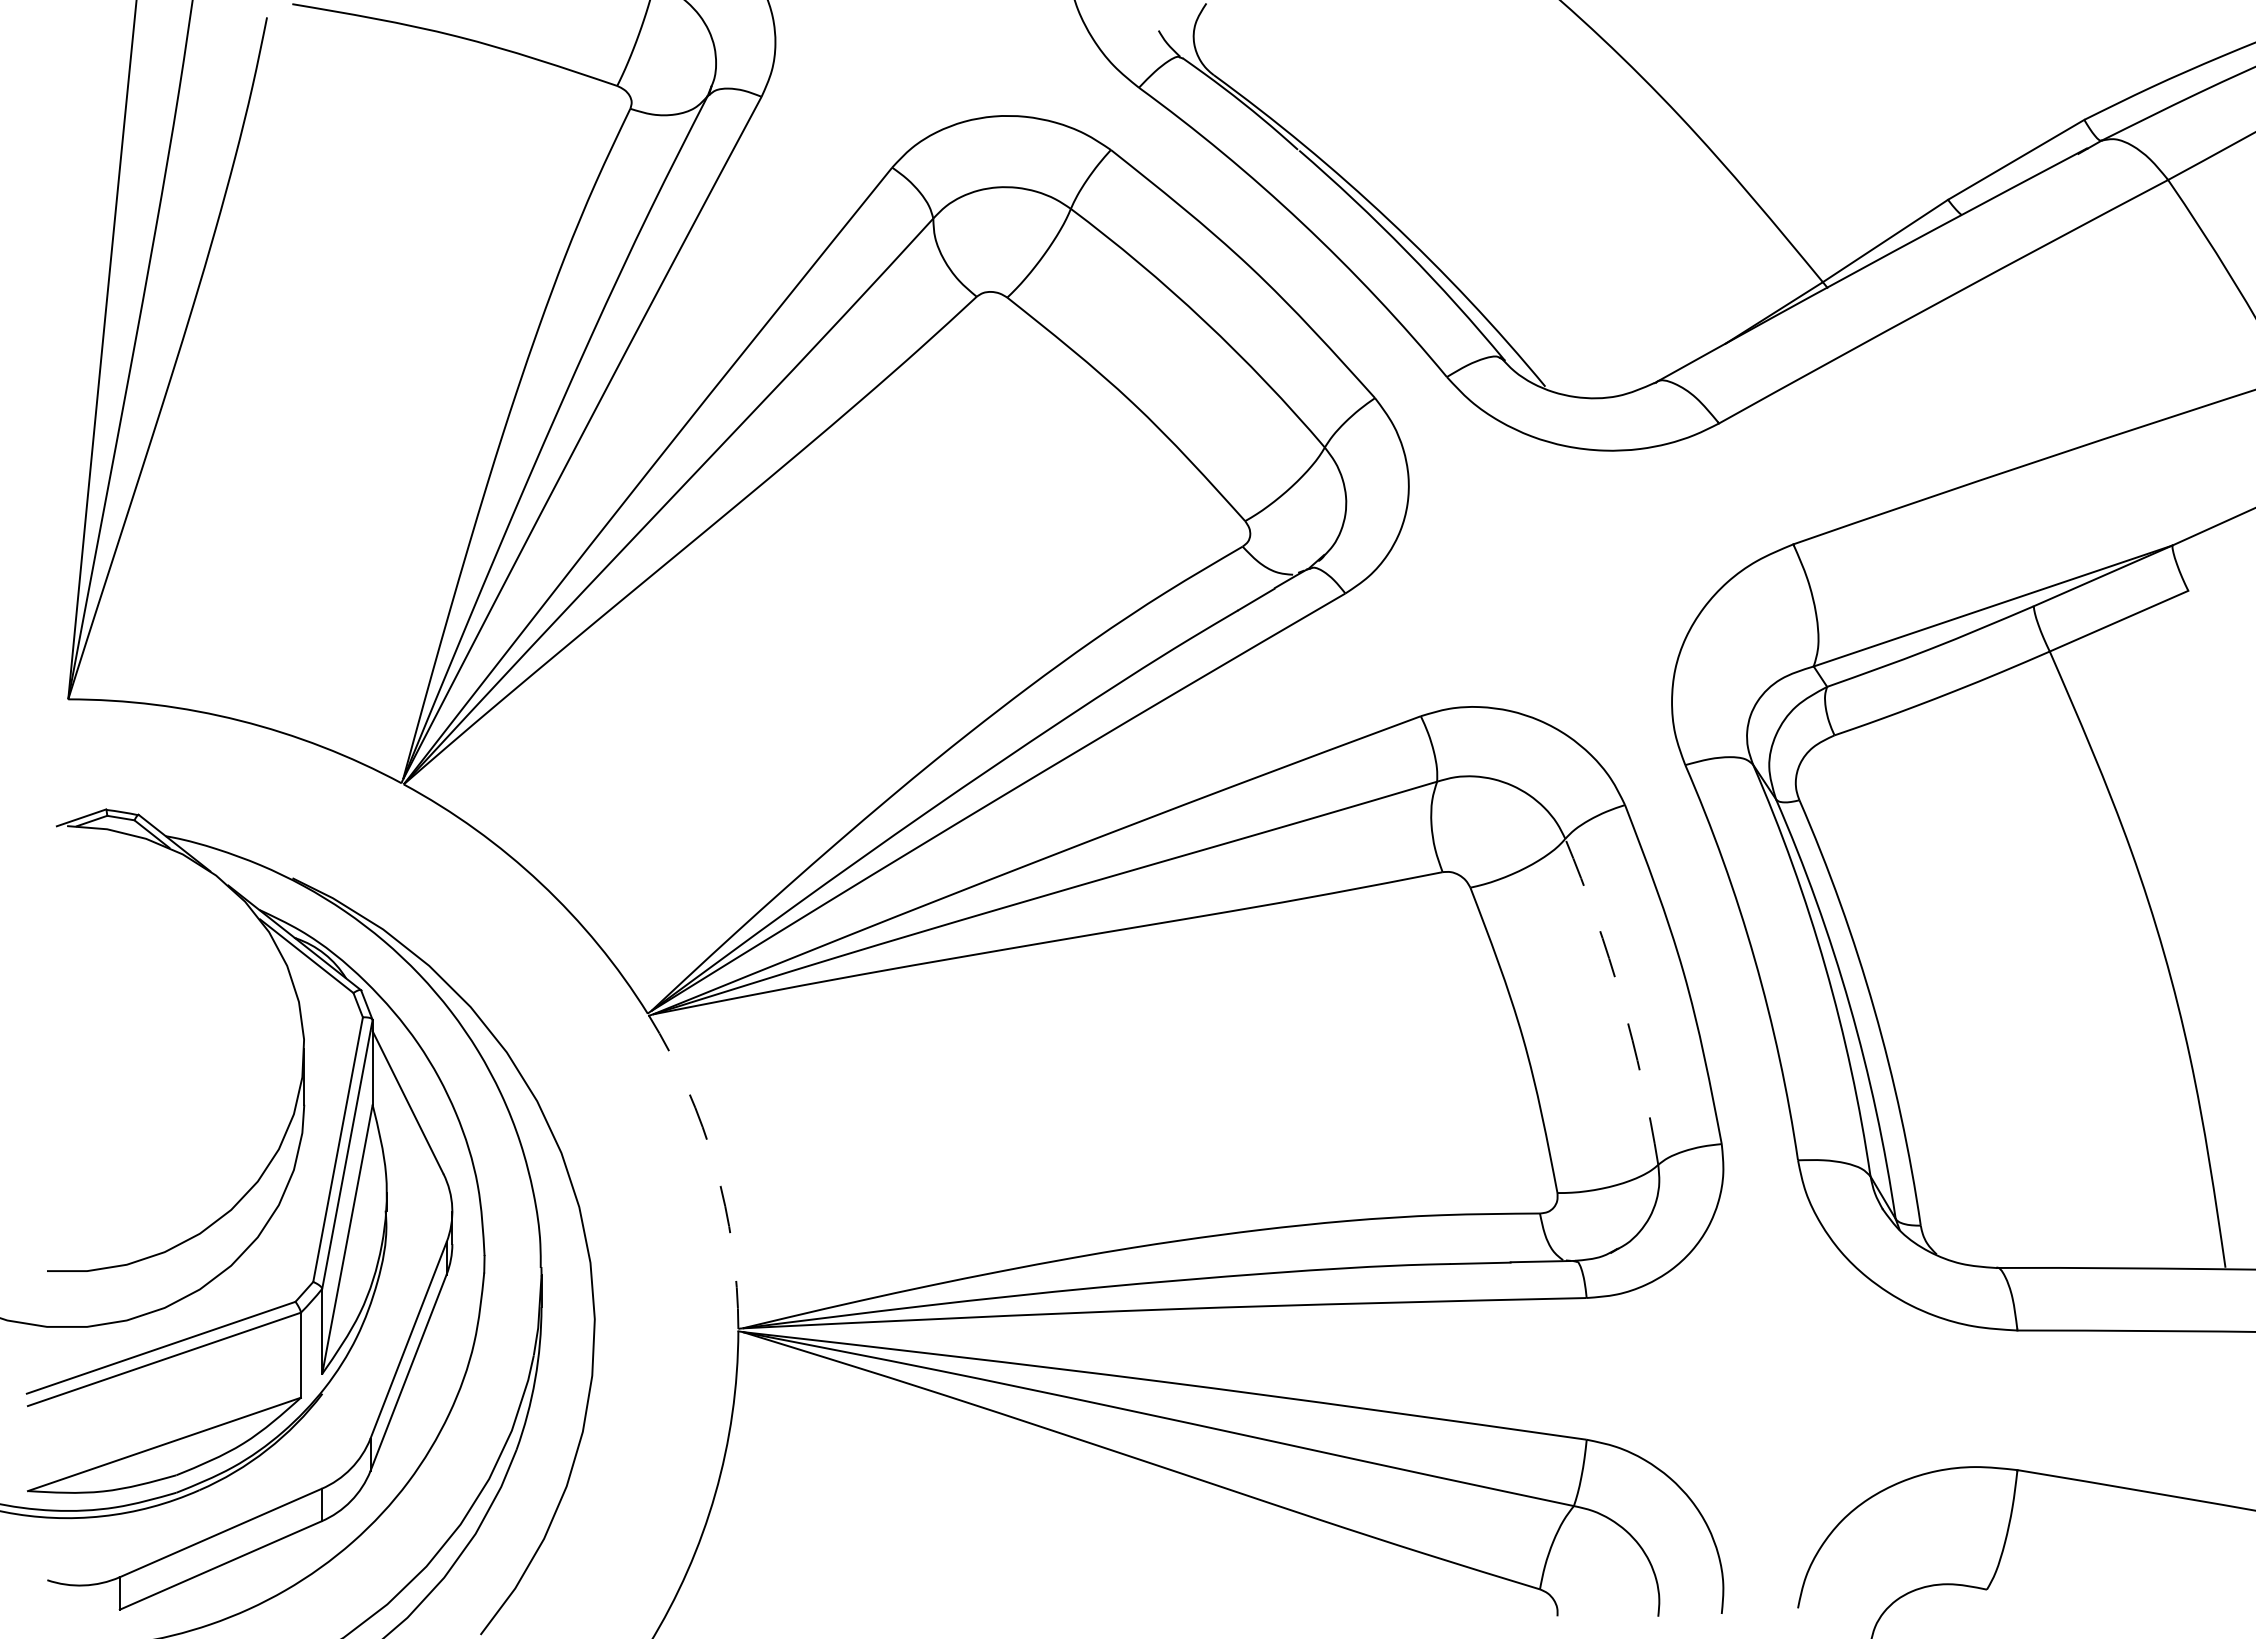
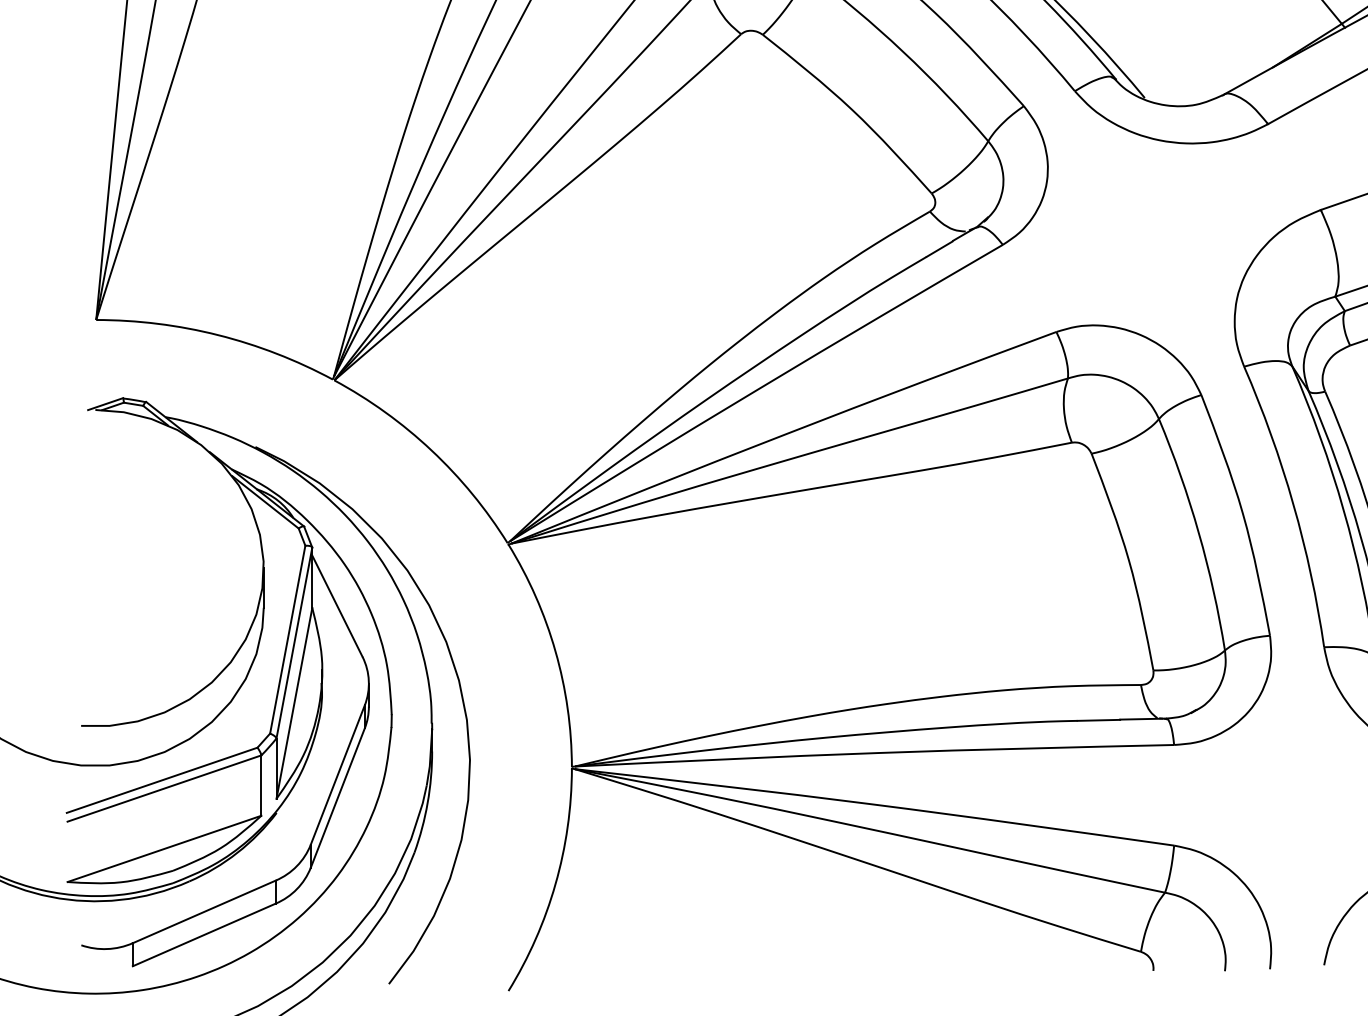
arc: (1621, 999) -> (1198, 533), dashed -> solid
arc: (715, 1166) -> (555, 651), dashed -> solid

